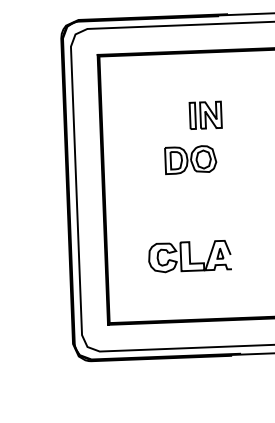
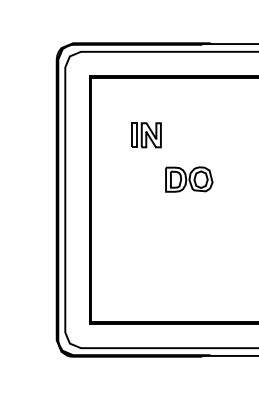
part: (205, 115) -> (146, 135), moved
part: (191, 159) -> (189, 179), moved
part: (189, 256) -> (166, 264), removed

